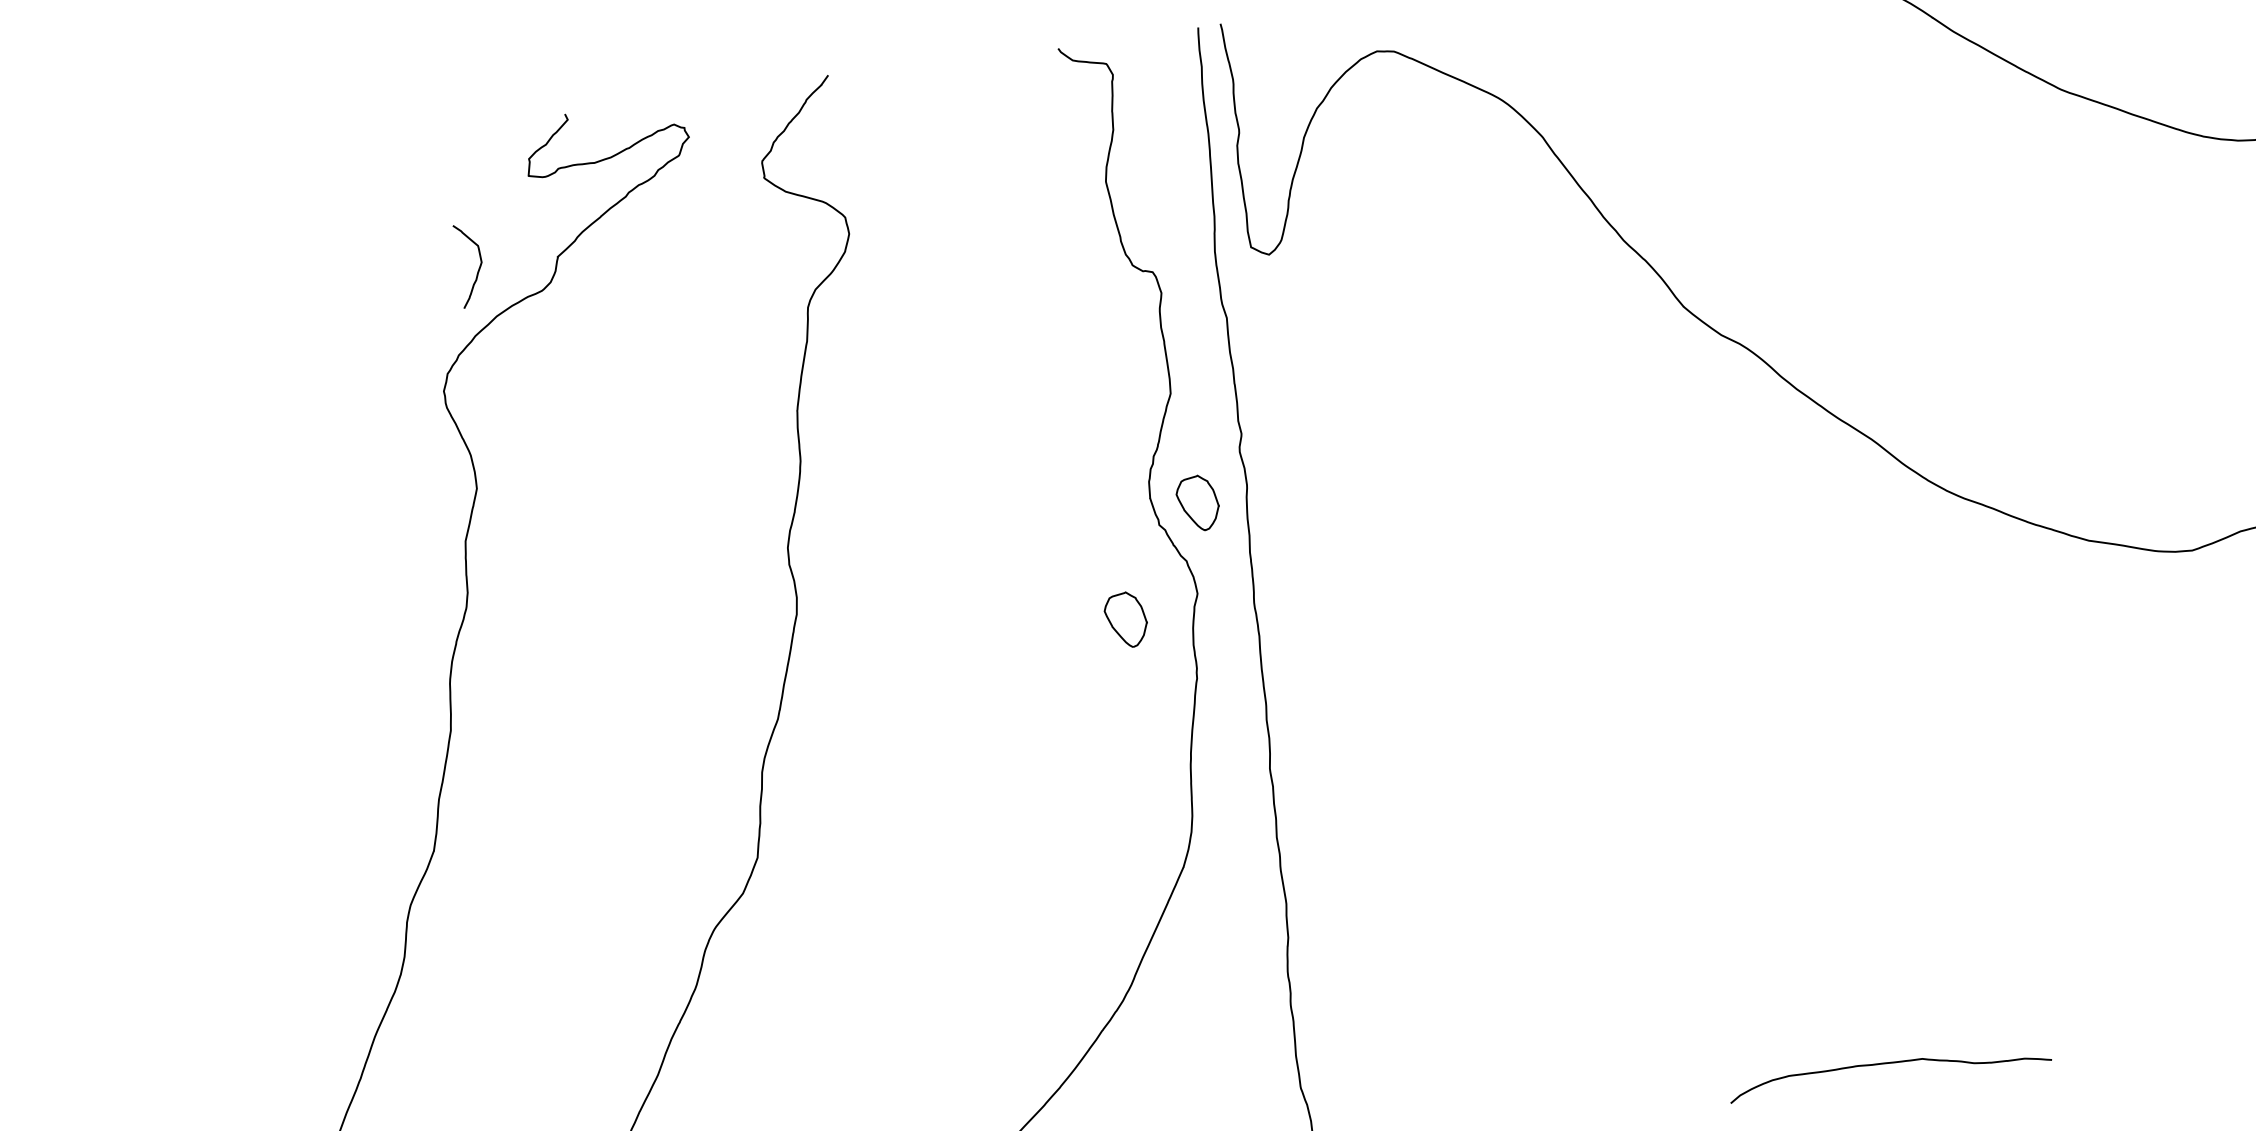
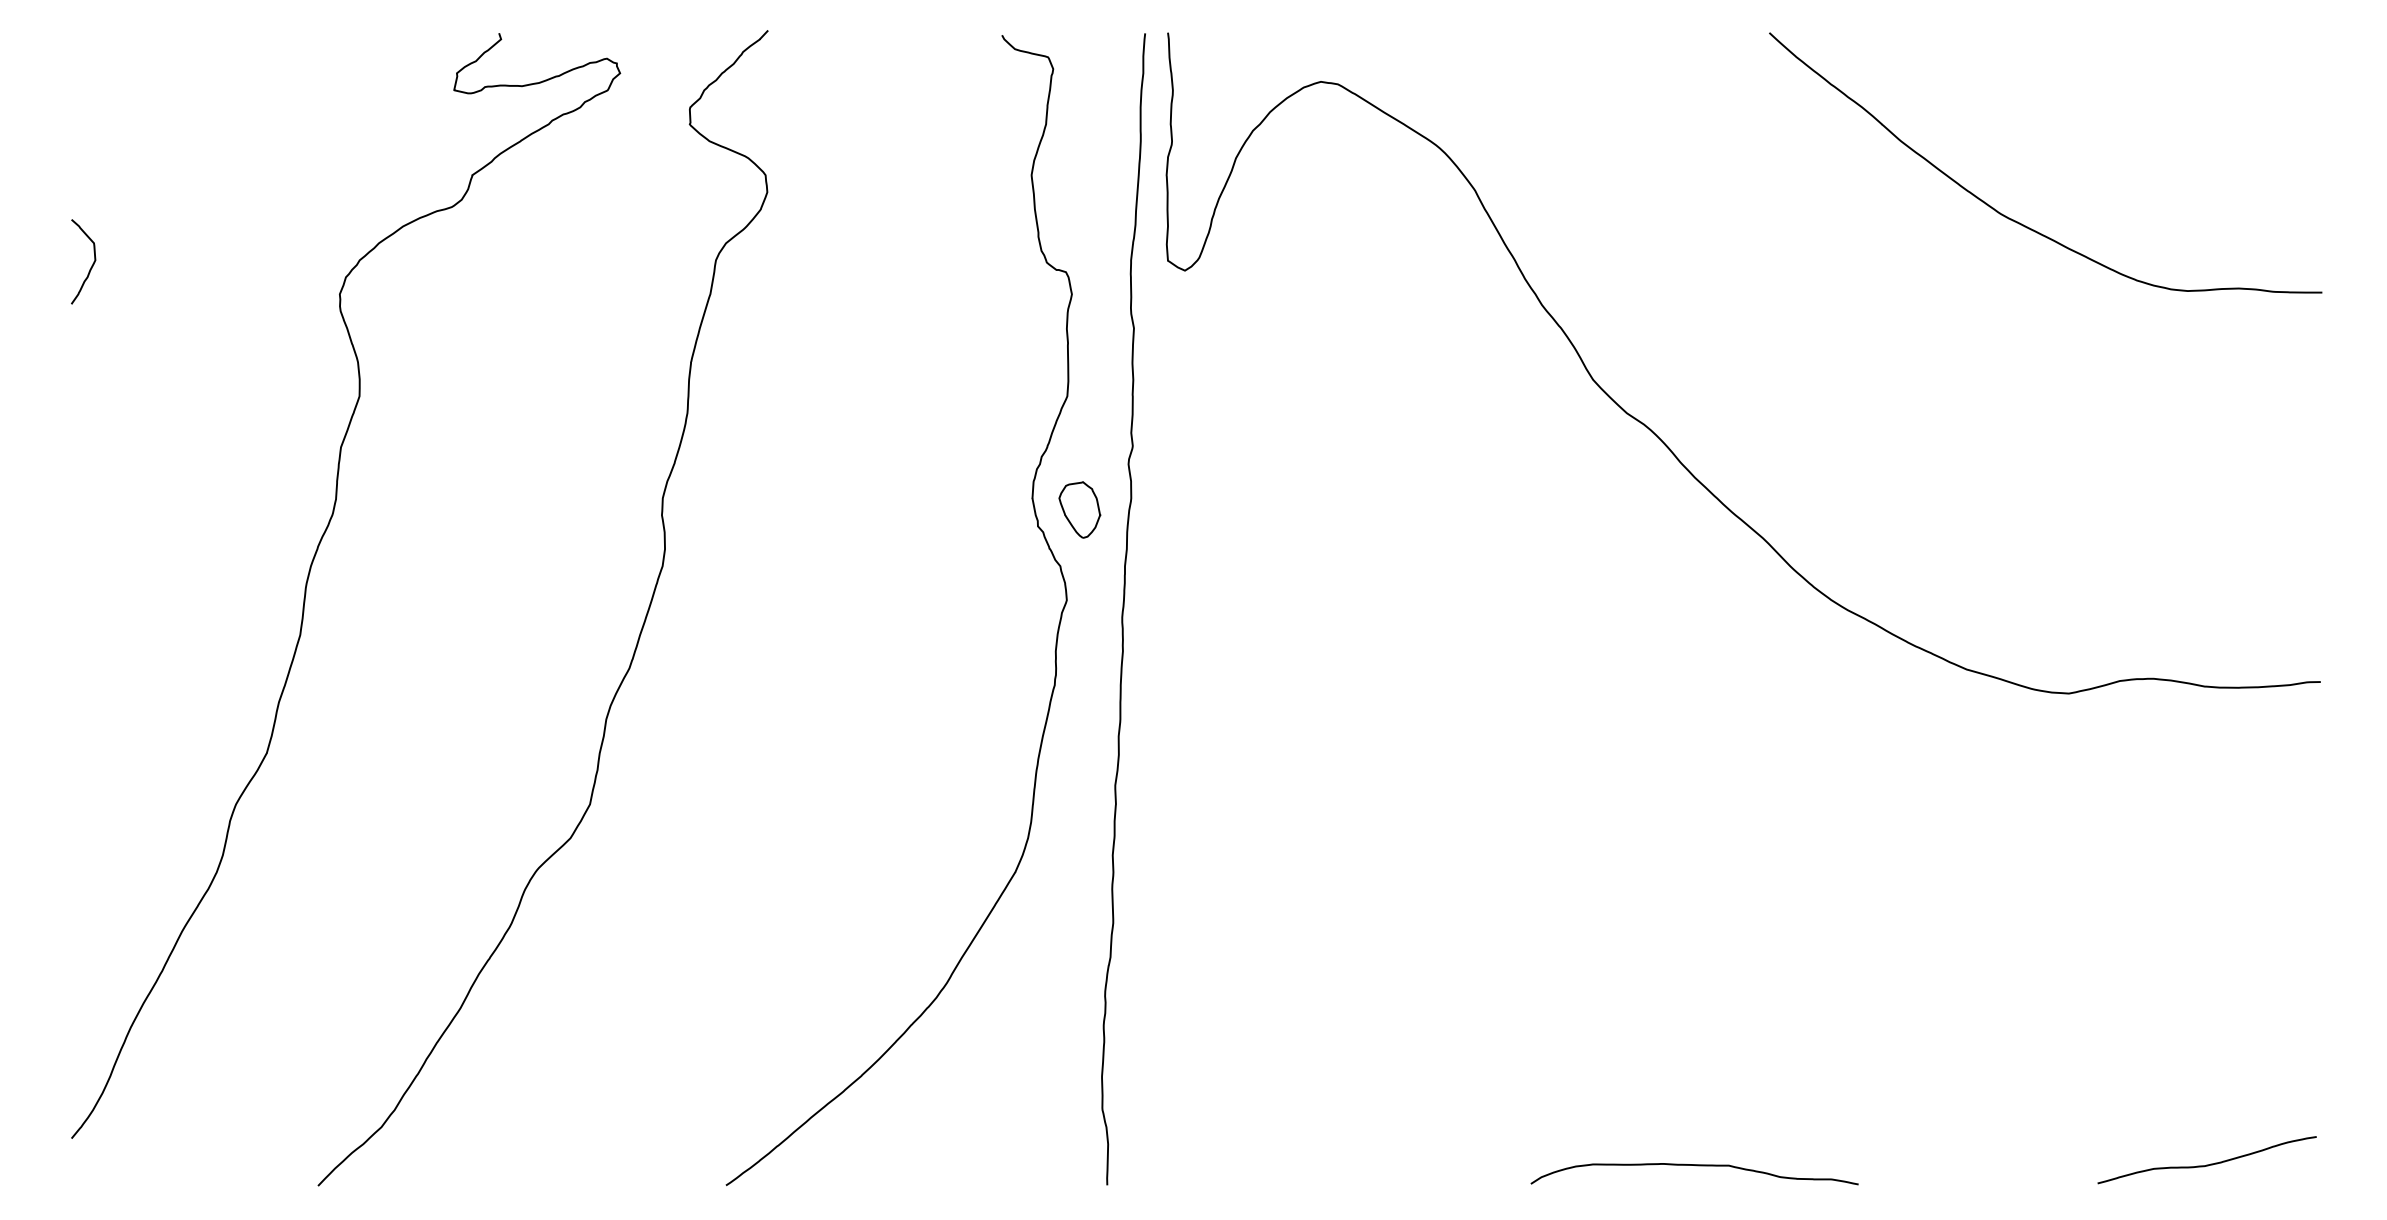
curve: (478, 267) -> (91, 265), moved
part: (1125, 619) -> (991, 616), removed

